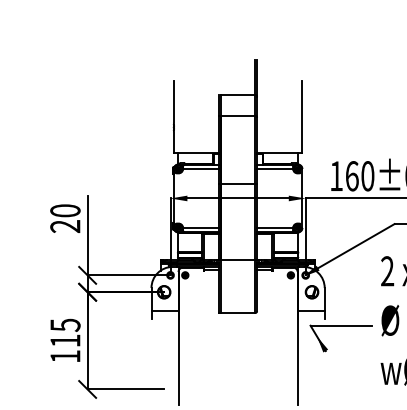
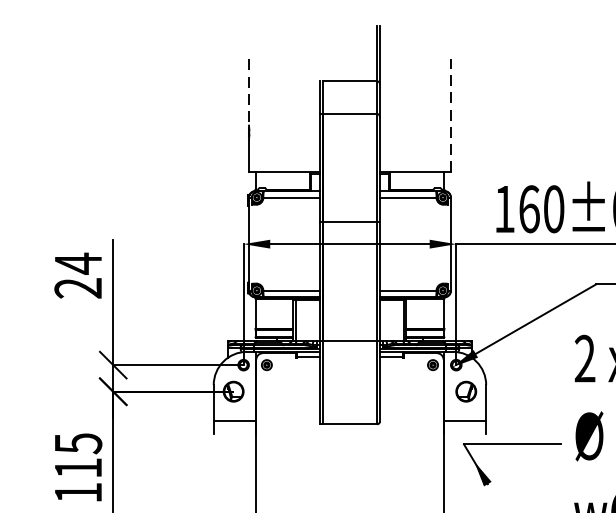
line: (173, 101) -> (248, 91), solid -> dashed
line: (302, 116) -> (451, 115), solid -> dashed
text: (65, 210) -> (78, 263), 20 -> 24

